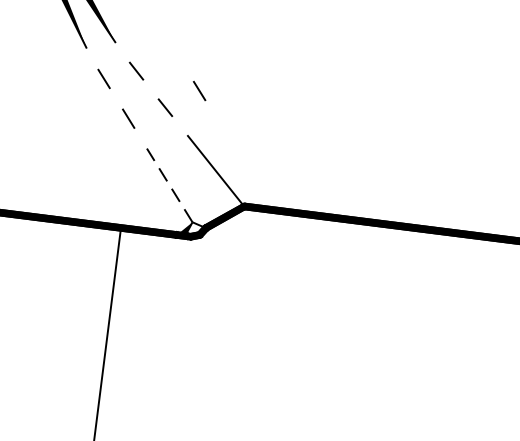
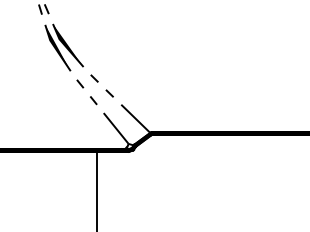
line: (200, 89) -> (124, 83), removed
line: (170, 185) -> (116, 128), dashed -> solid

